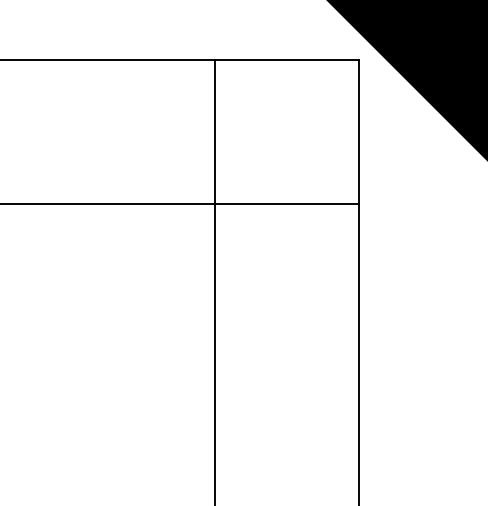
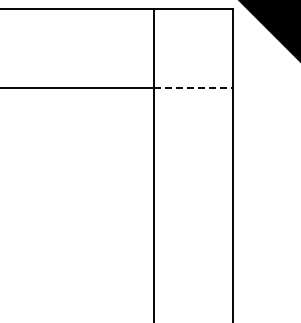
line: (287, 203) -> (193, 87), solid -> dashed

